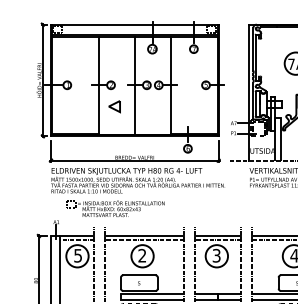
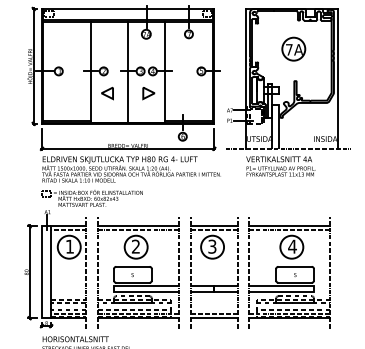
part: (154, 106) -> (148, 93), added
part: (114, 208) -> (91, 198), moved
text: (77, 255) -> (69, 246), 5 -> 1

